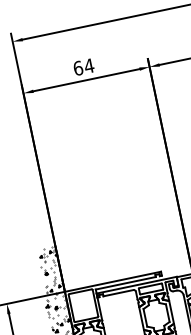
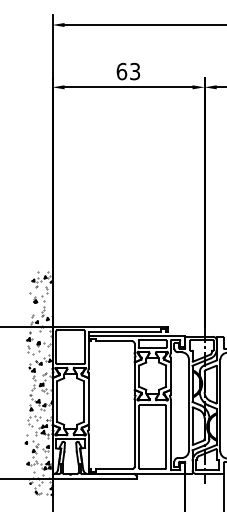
text: (88, 66) -> (134, 71), 64 -> 63

